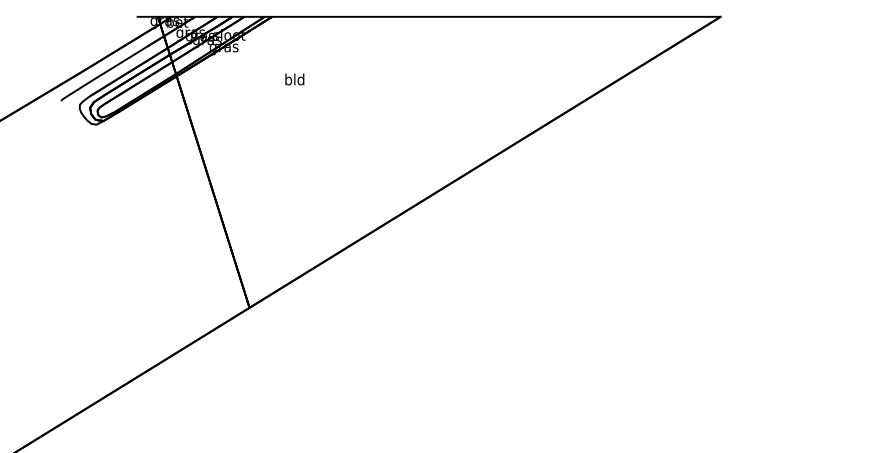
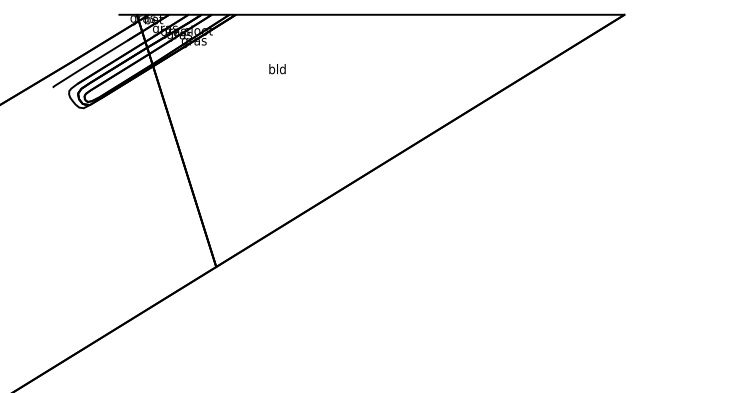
text: (294, 79) -> (277, 69), moved

